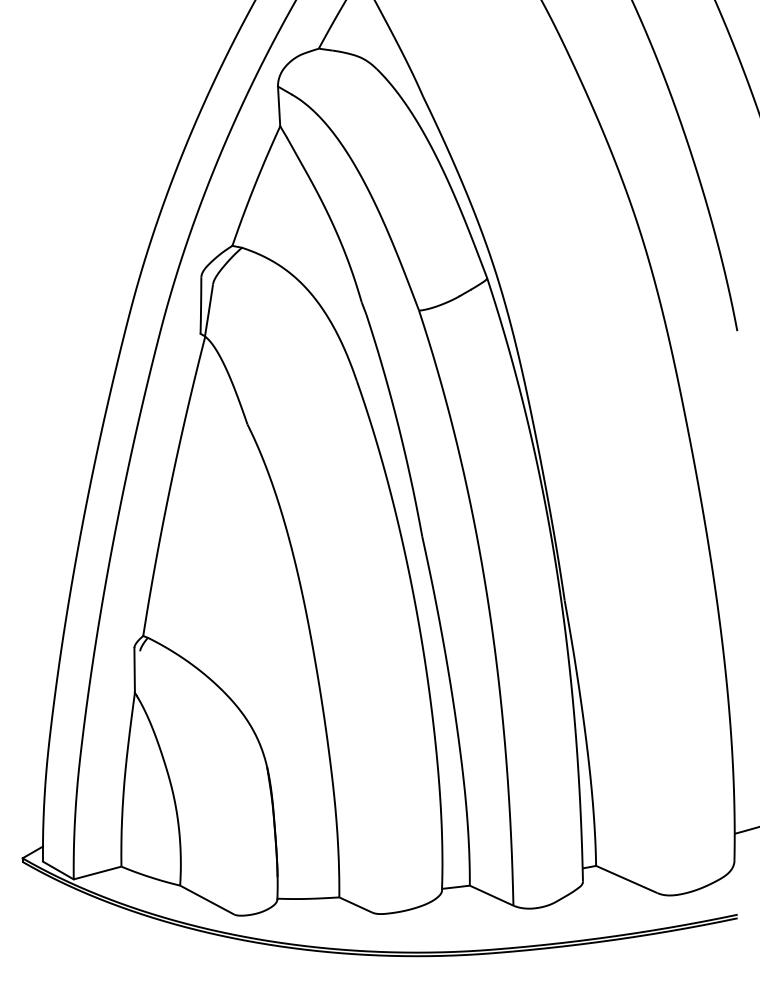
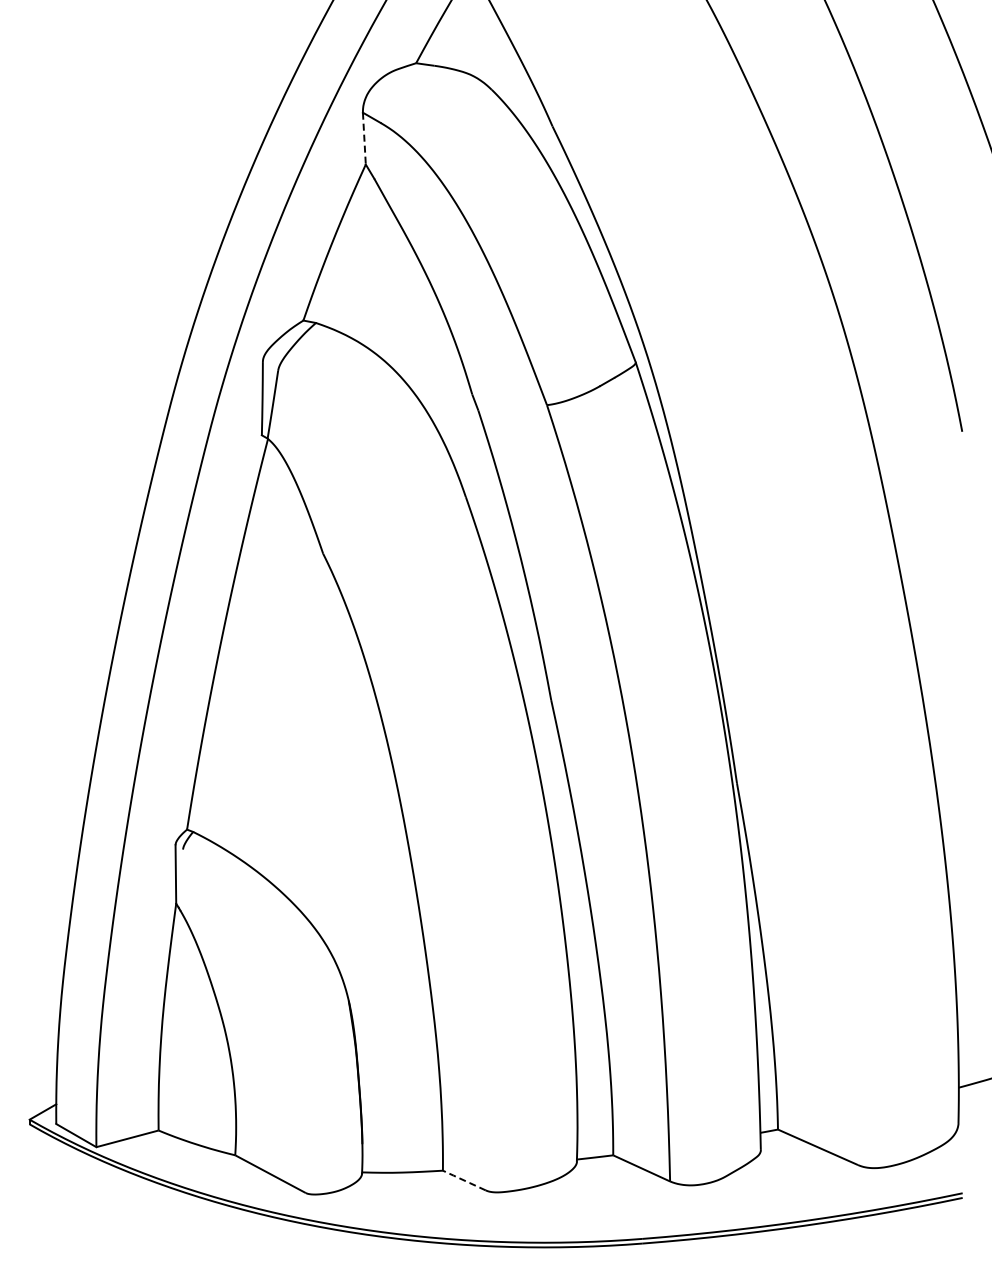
line: (279, 106) -> (364, 138), solid -> dashed
line: (355, 904) -> (464, 1180), solid -> dashed

